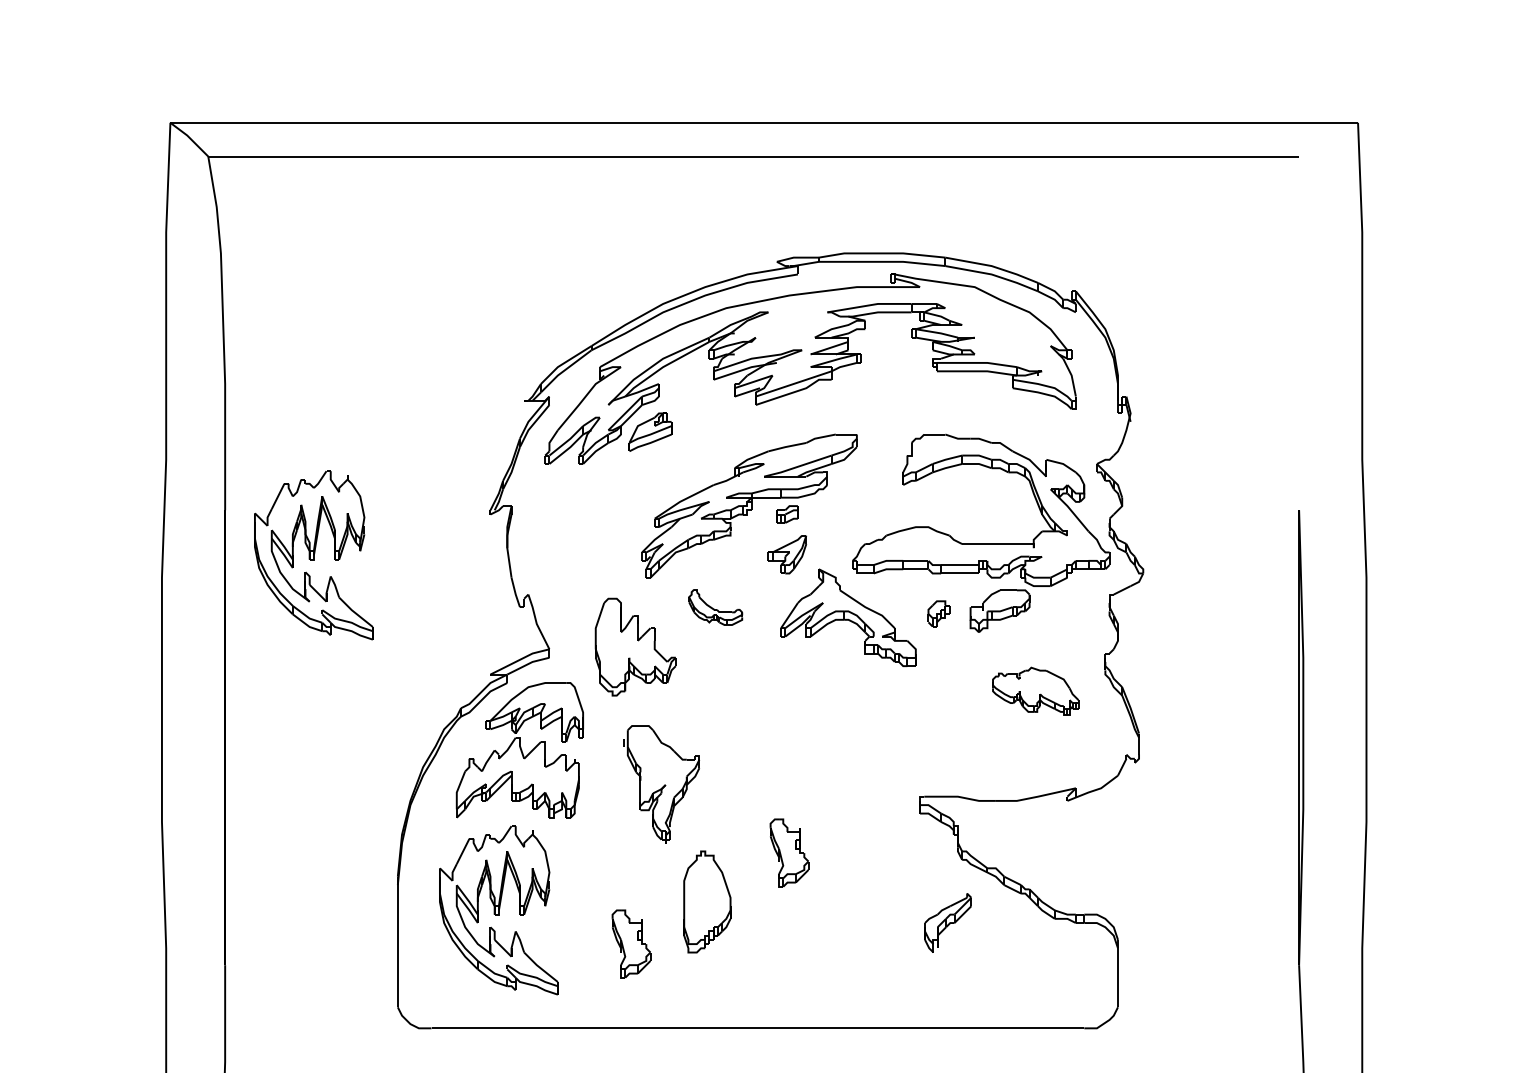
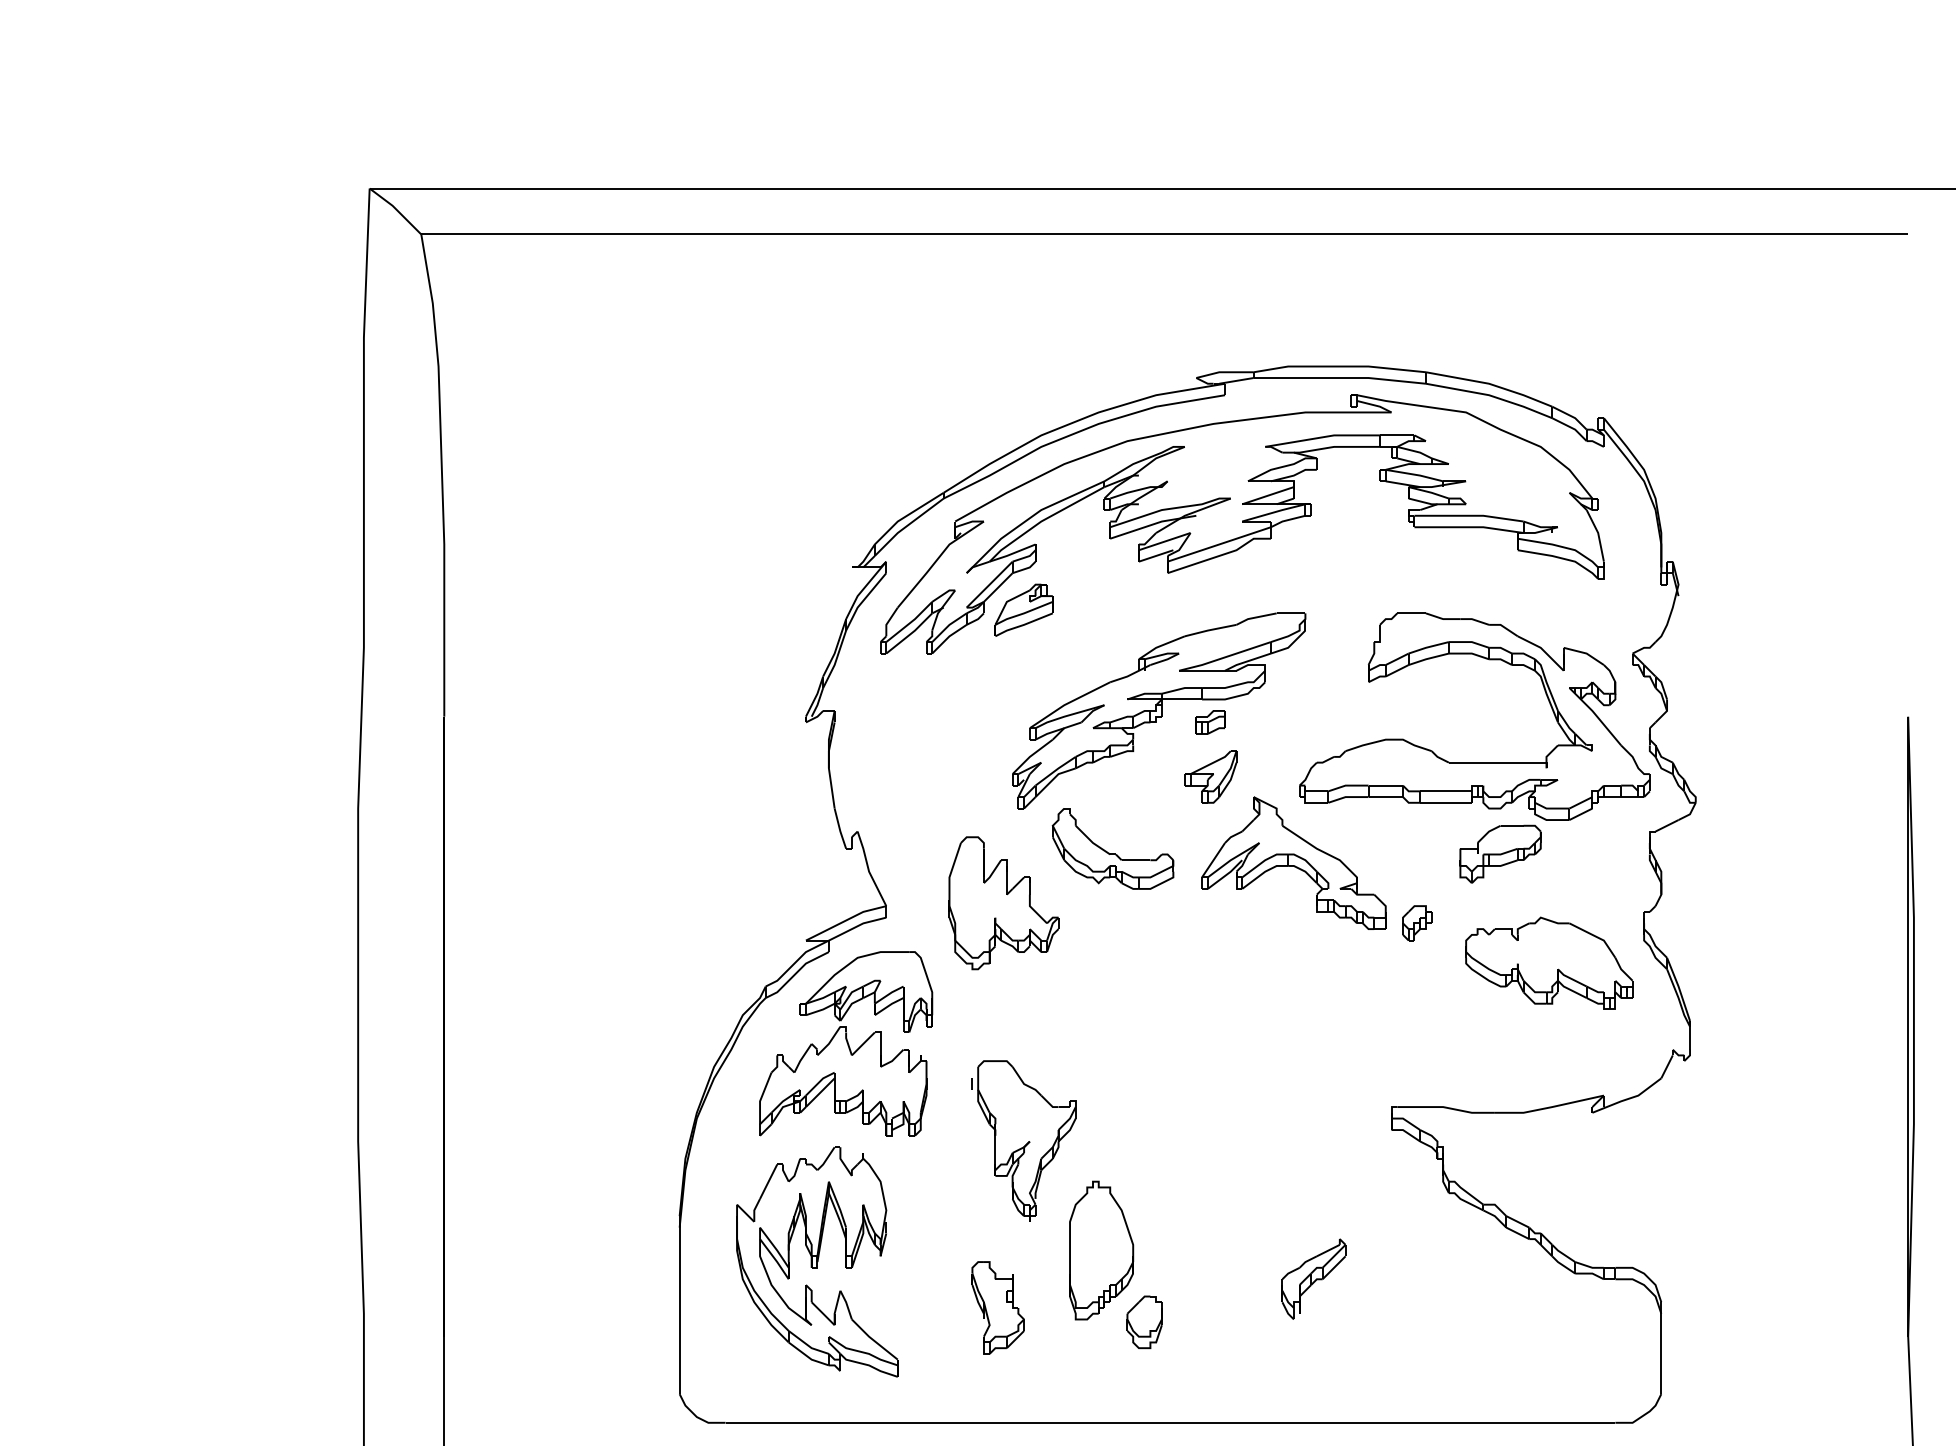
part: (313, 555) -> (564, 778), removed
part: (715, 607) -> (1112, 849), size x1.67
part: (938, 613) -> (1416, 922), moved
part: (1035, 690) -> (1548, 962), size x1.43
part: (661, 784) -> (1024, 1140), moved
part: (789, 852) -> (1213, 1183), removed
part: (947, 922) -> (1313, 1278), moved
part: (738, 954) -> (1144, 1322), added

